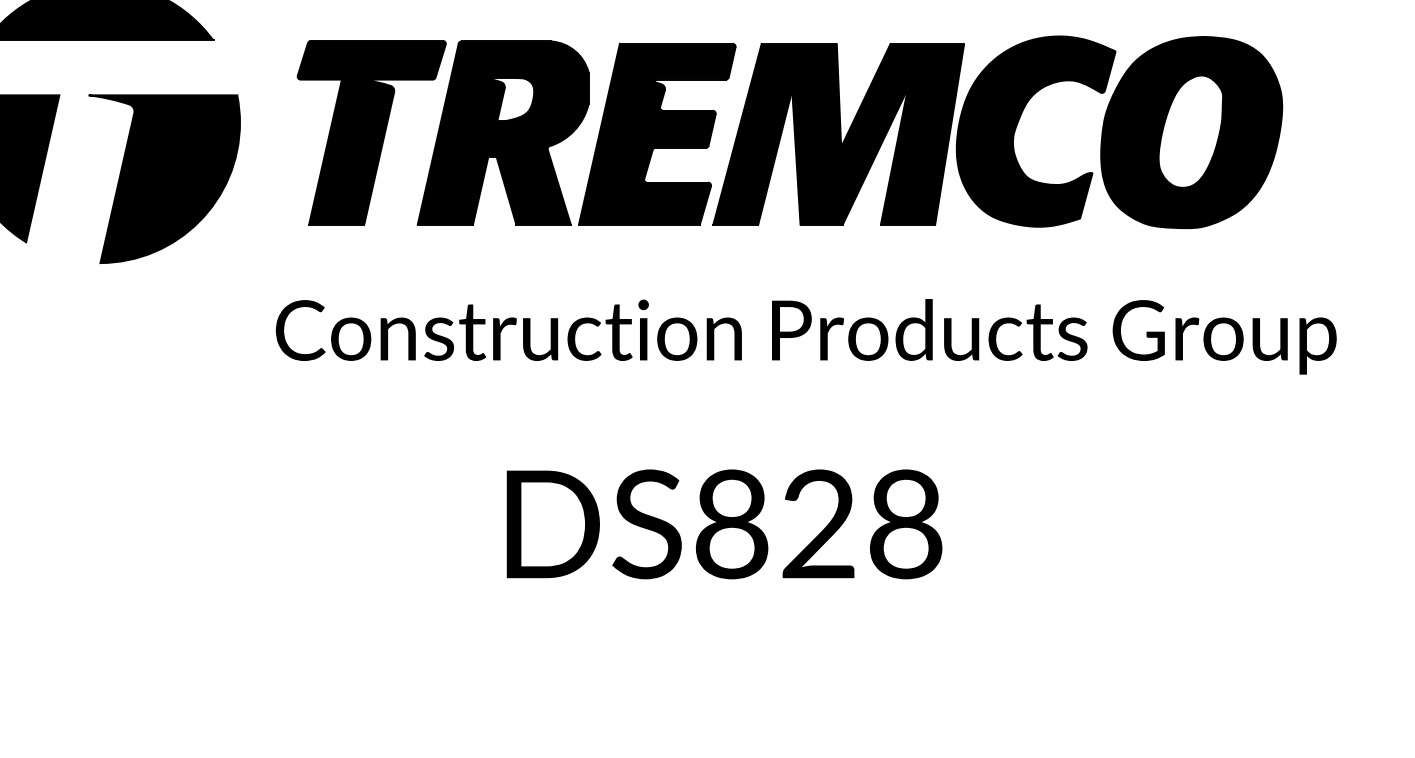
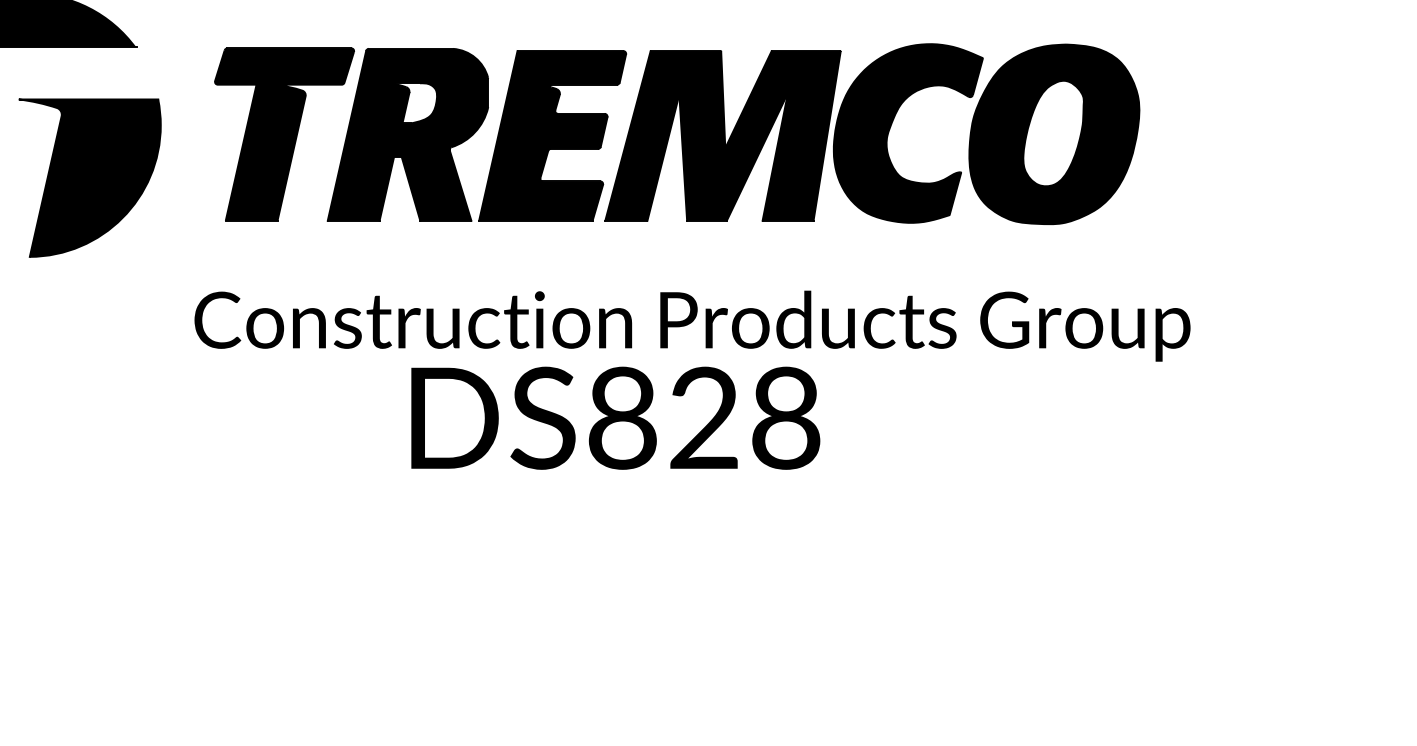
text: (724, 523) -> (615, 417), moved

